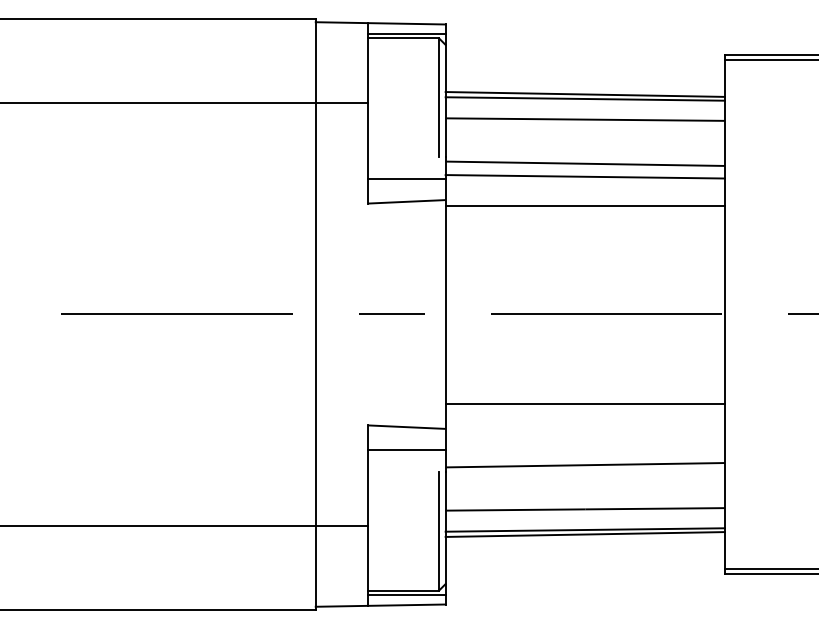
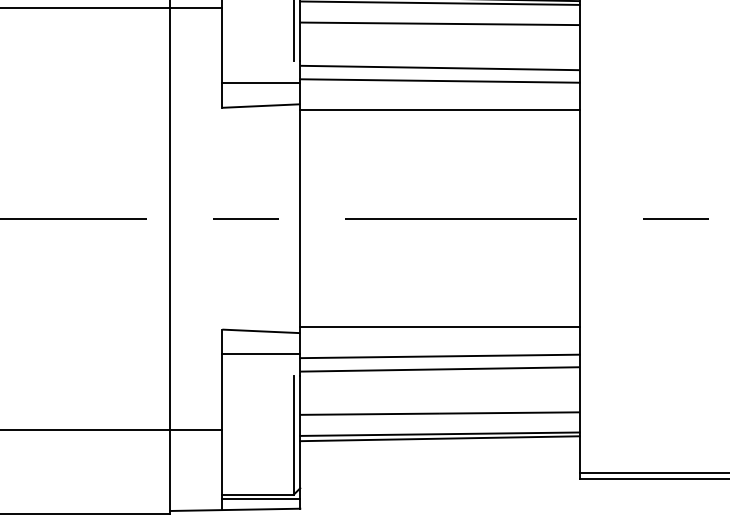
line: (584, 403) -> (439, 326), moved
line: (584, 451) -> (439, 355), added

